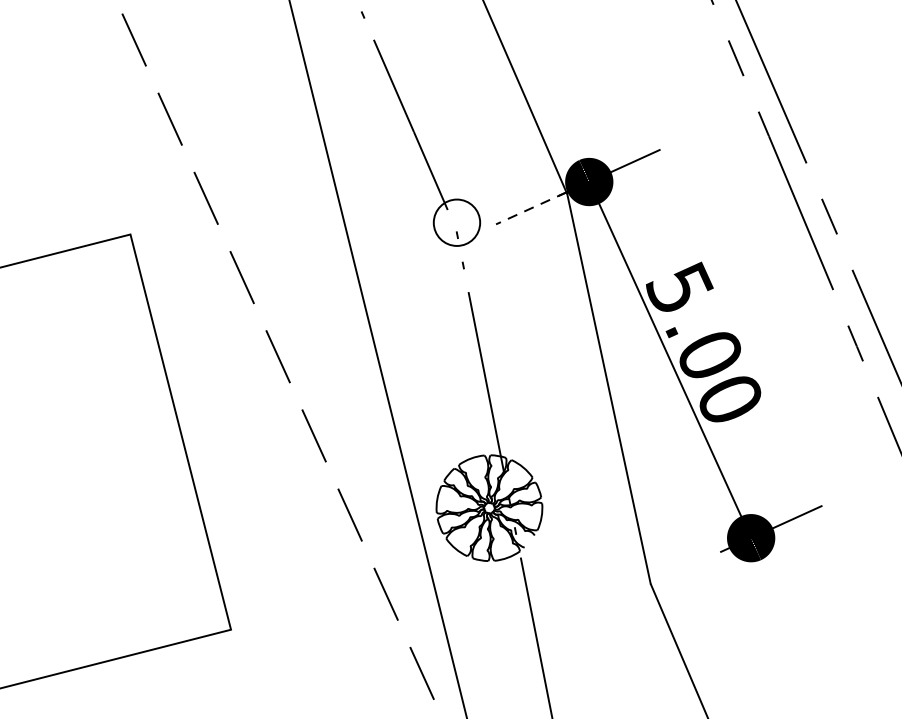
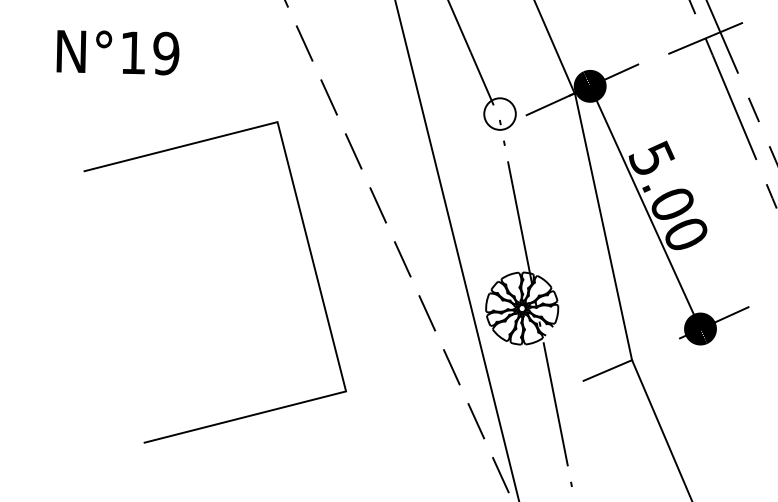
line: (758, 111) -> (705, 38), added
line: (531, 208) -> (550, 104), dashed -> solid
line: (614, 599) -> (607, 370), added

